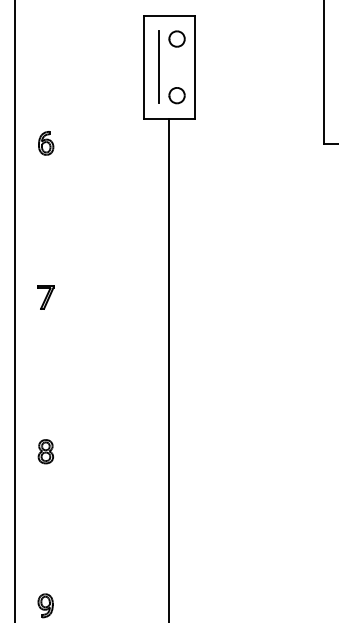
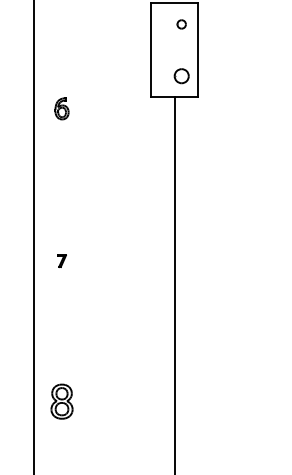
part: (176, 38) -> (181, 23), size x0.6
line: (159, 67) -> (165, 50), removed
part: (46, 143) -> (62, 109), moved
part: (45, 297) -> (61, 260), size x0.6
part: (45, 451) -> (61, 401), size x1.6

